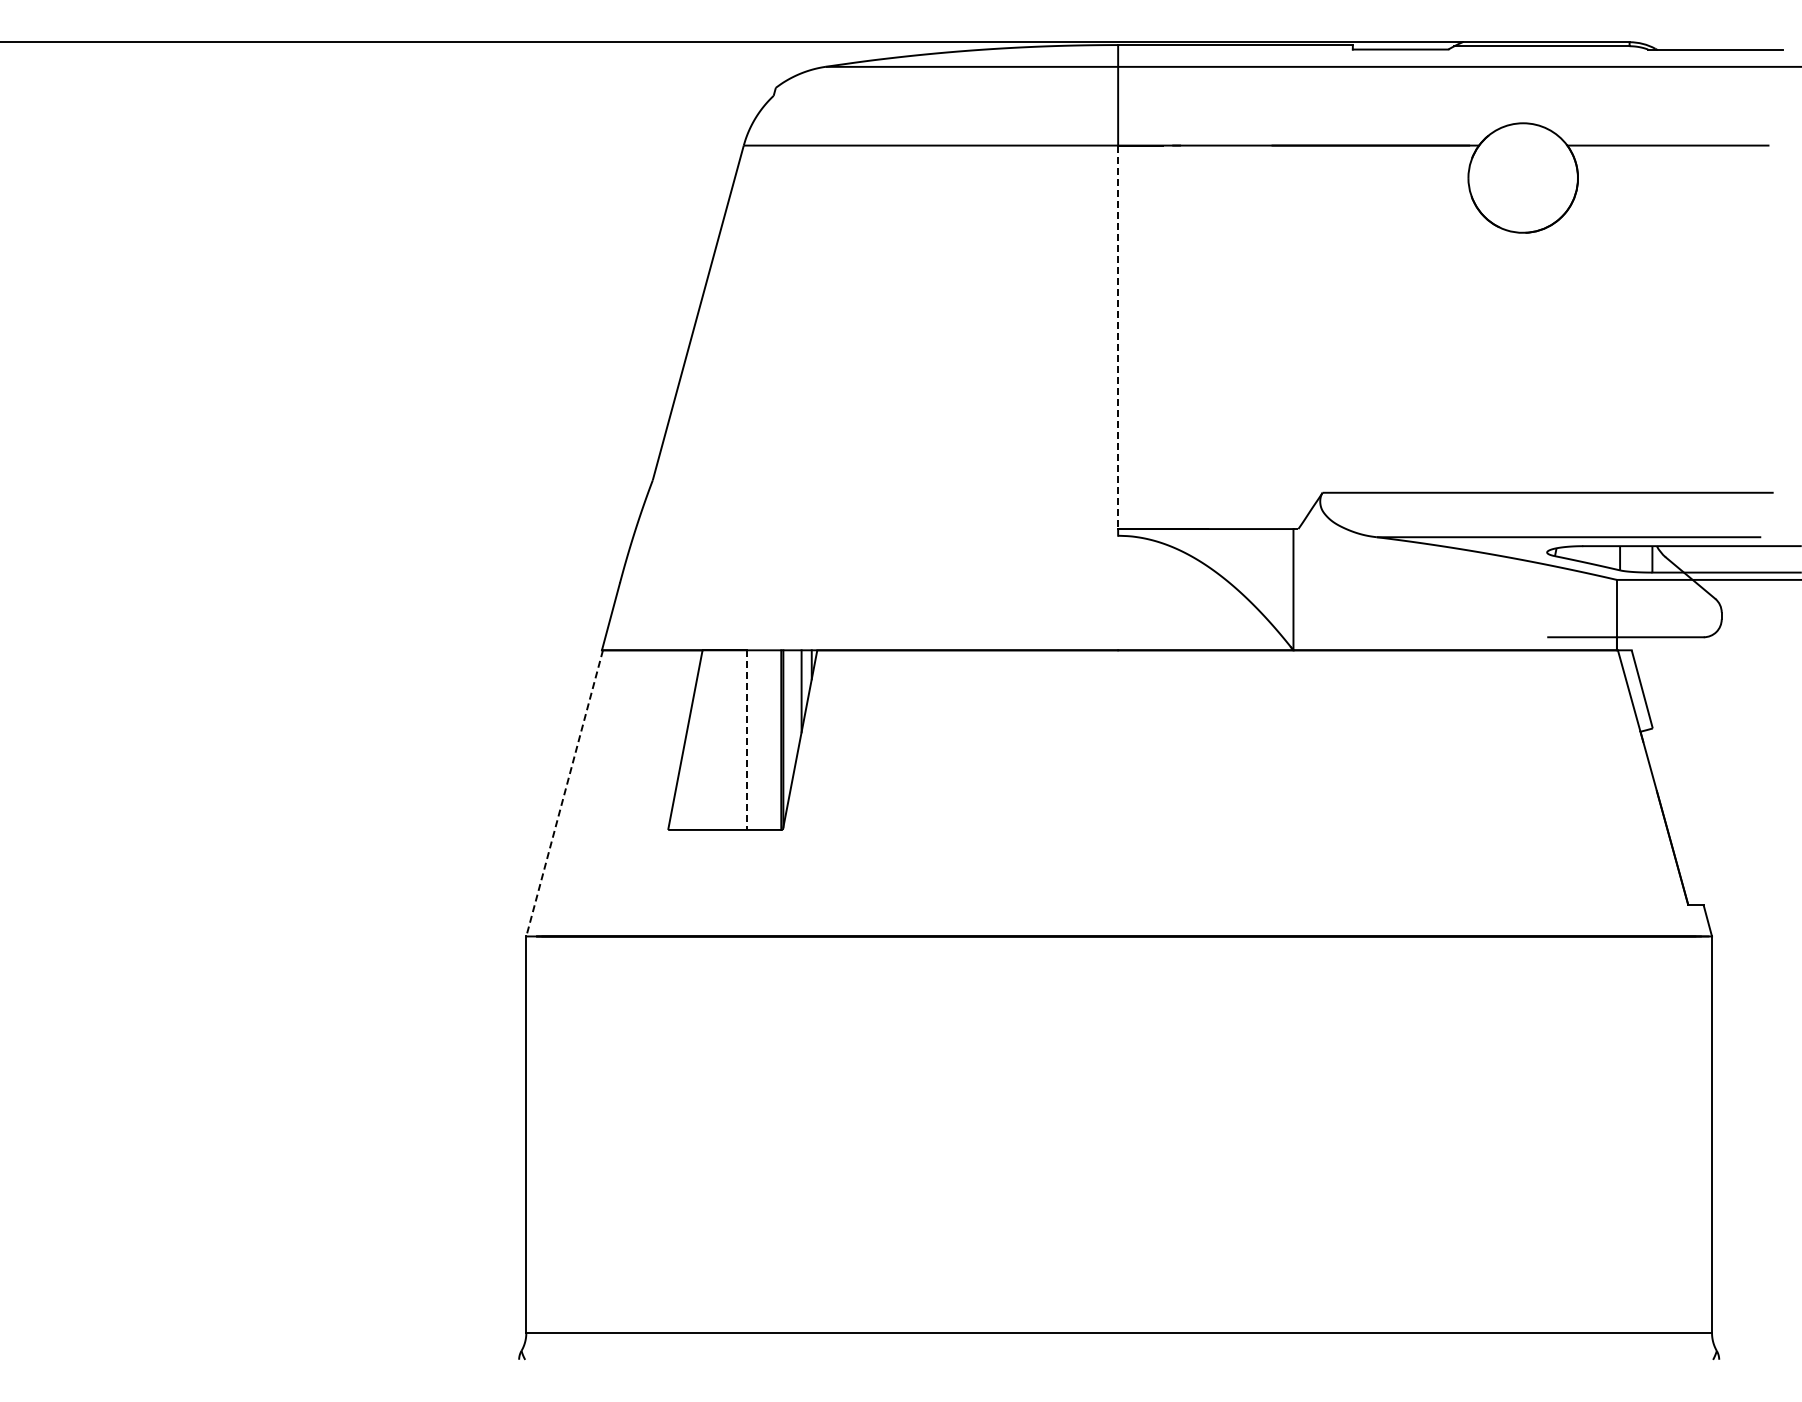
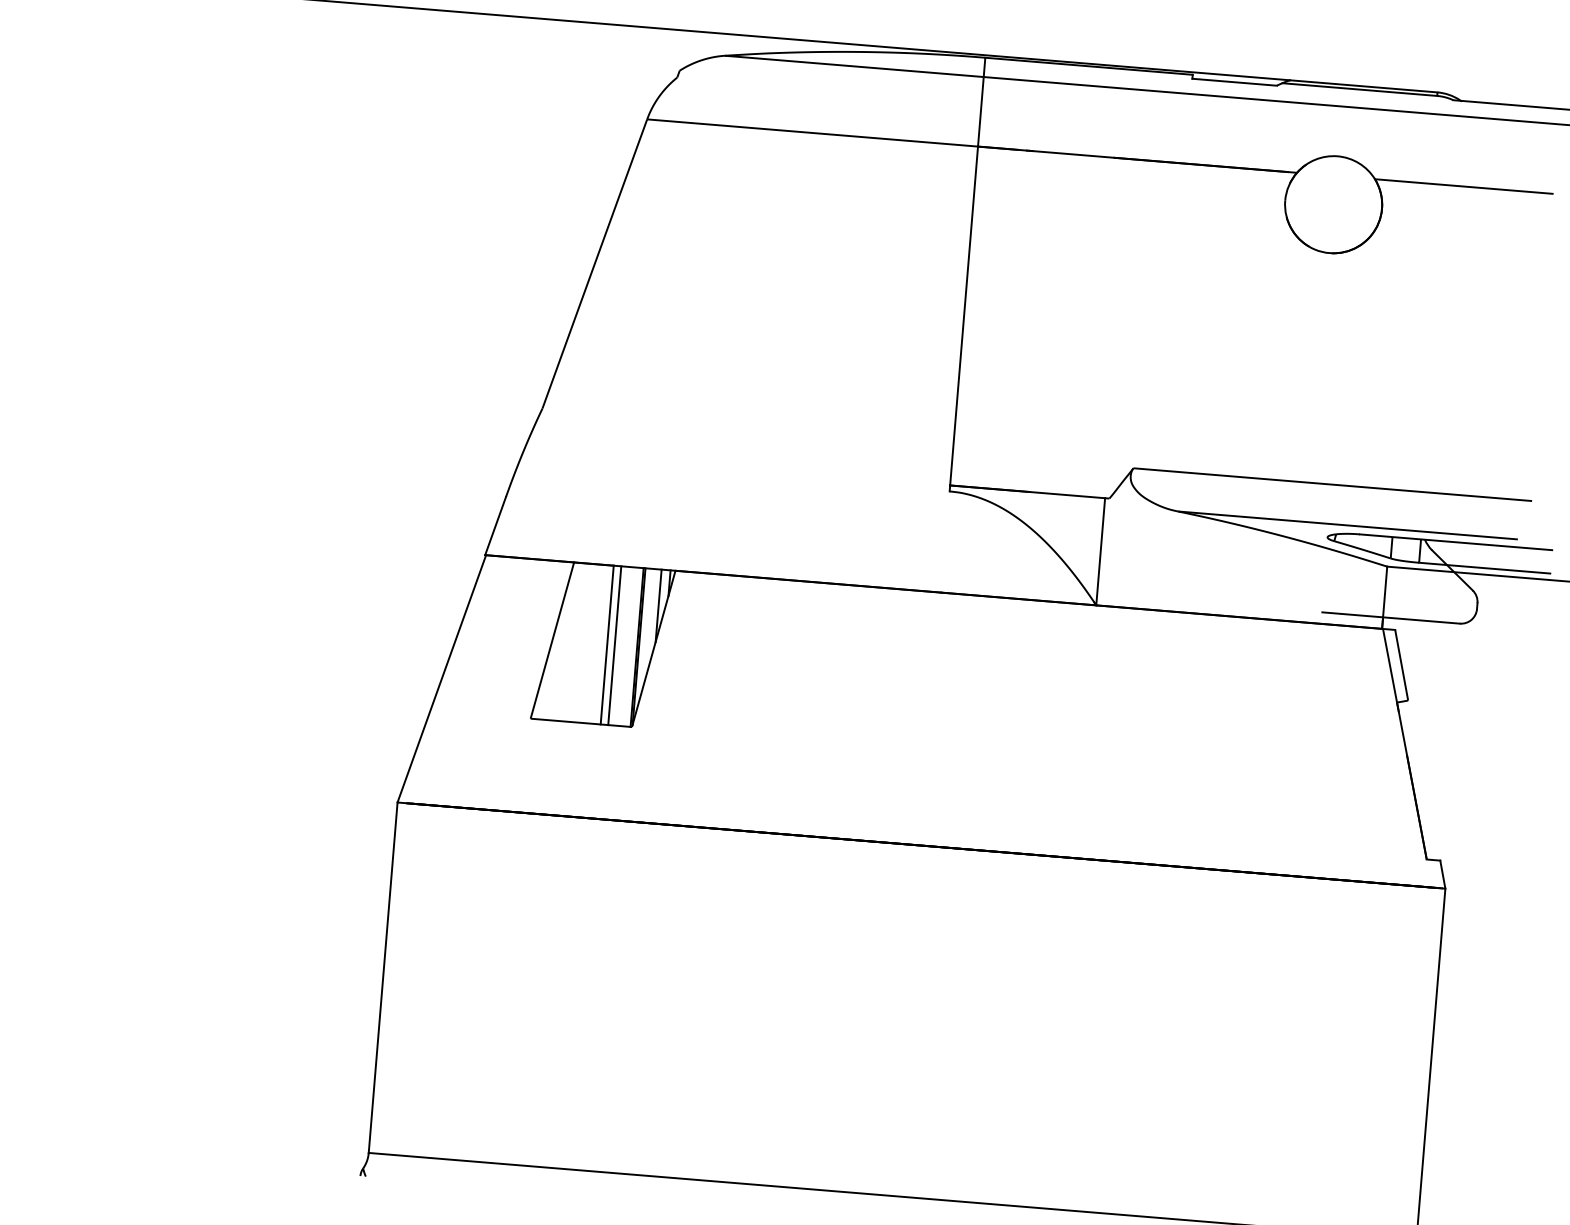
line: (1118, 337) -> (964, 316), dashed -> solid
line: (755, 739) -> (614, 645), added
line: (747, 740) -> (607, 645), dashed -> solid
line: (564, 793) -> (441, 678), dashed -> solid

